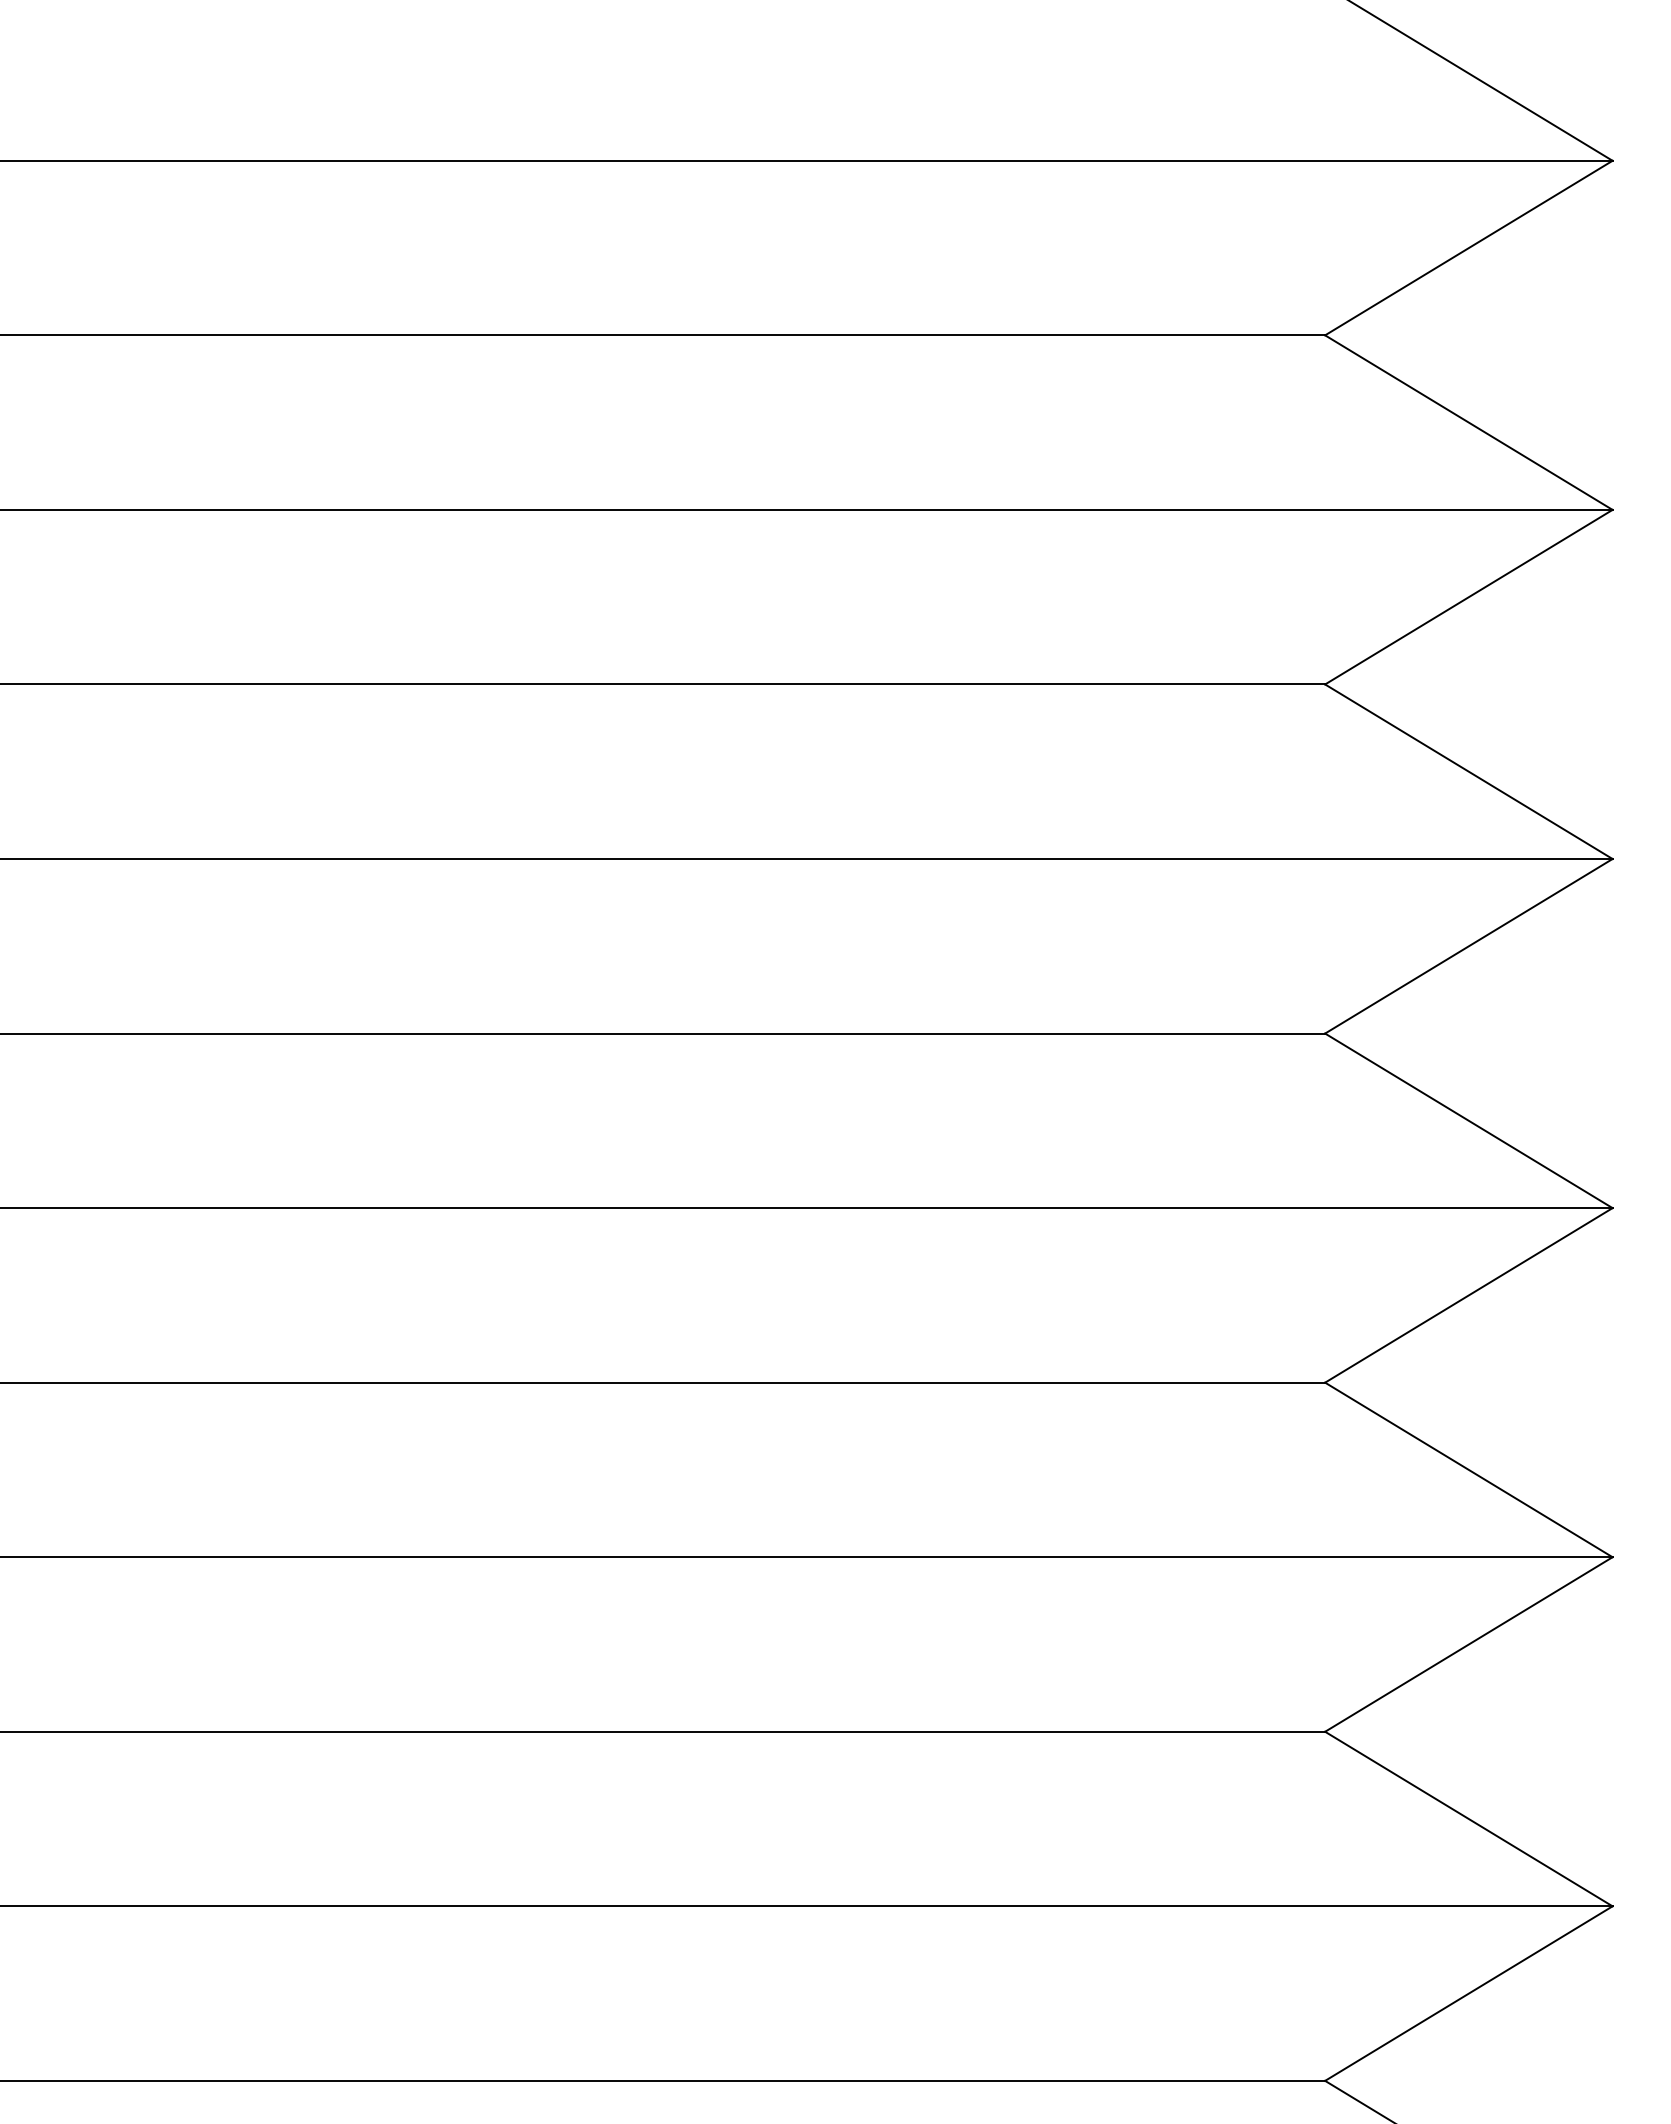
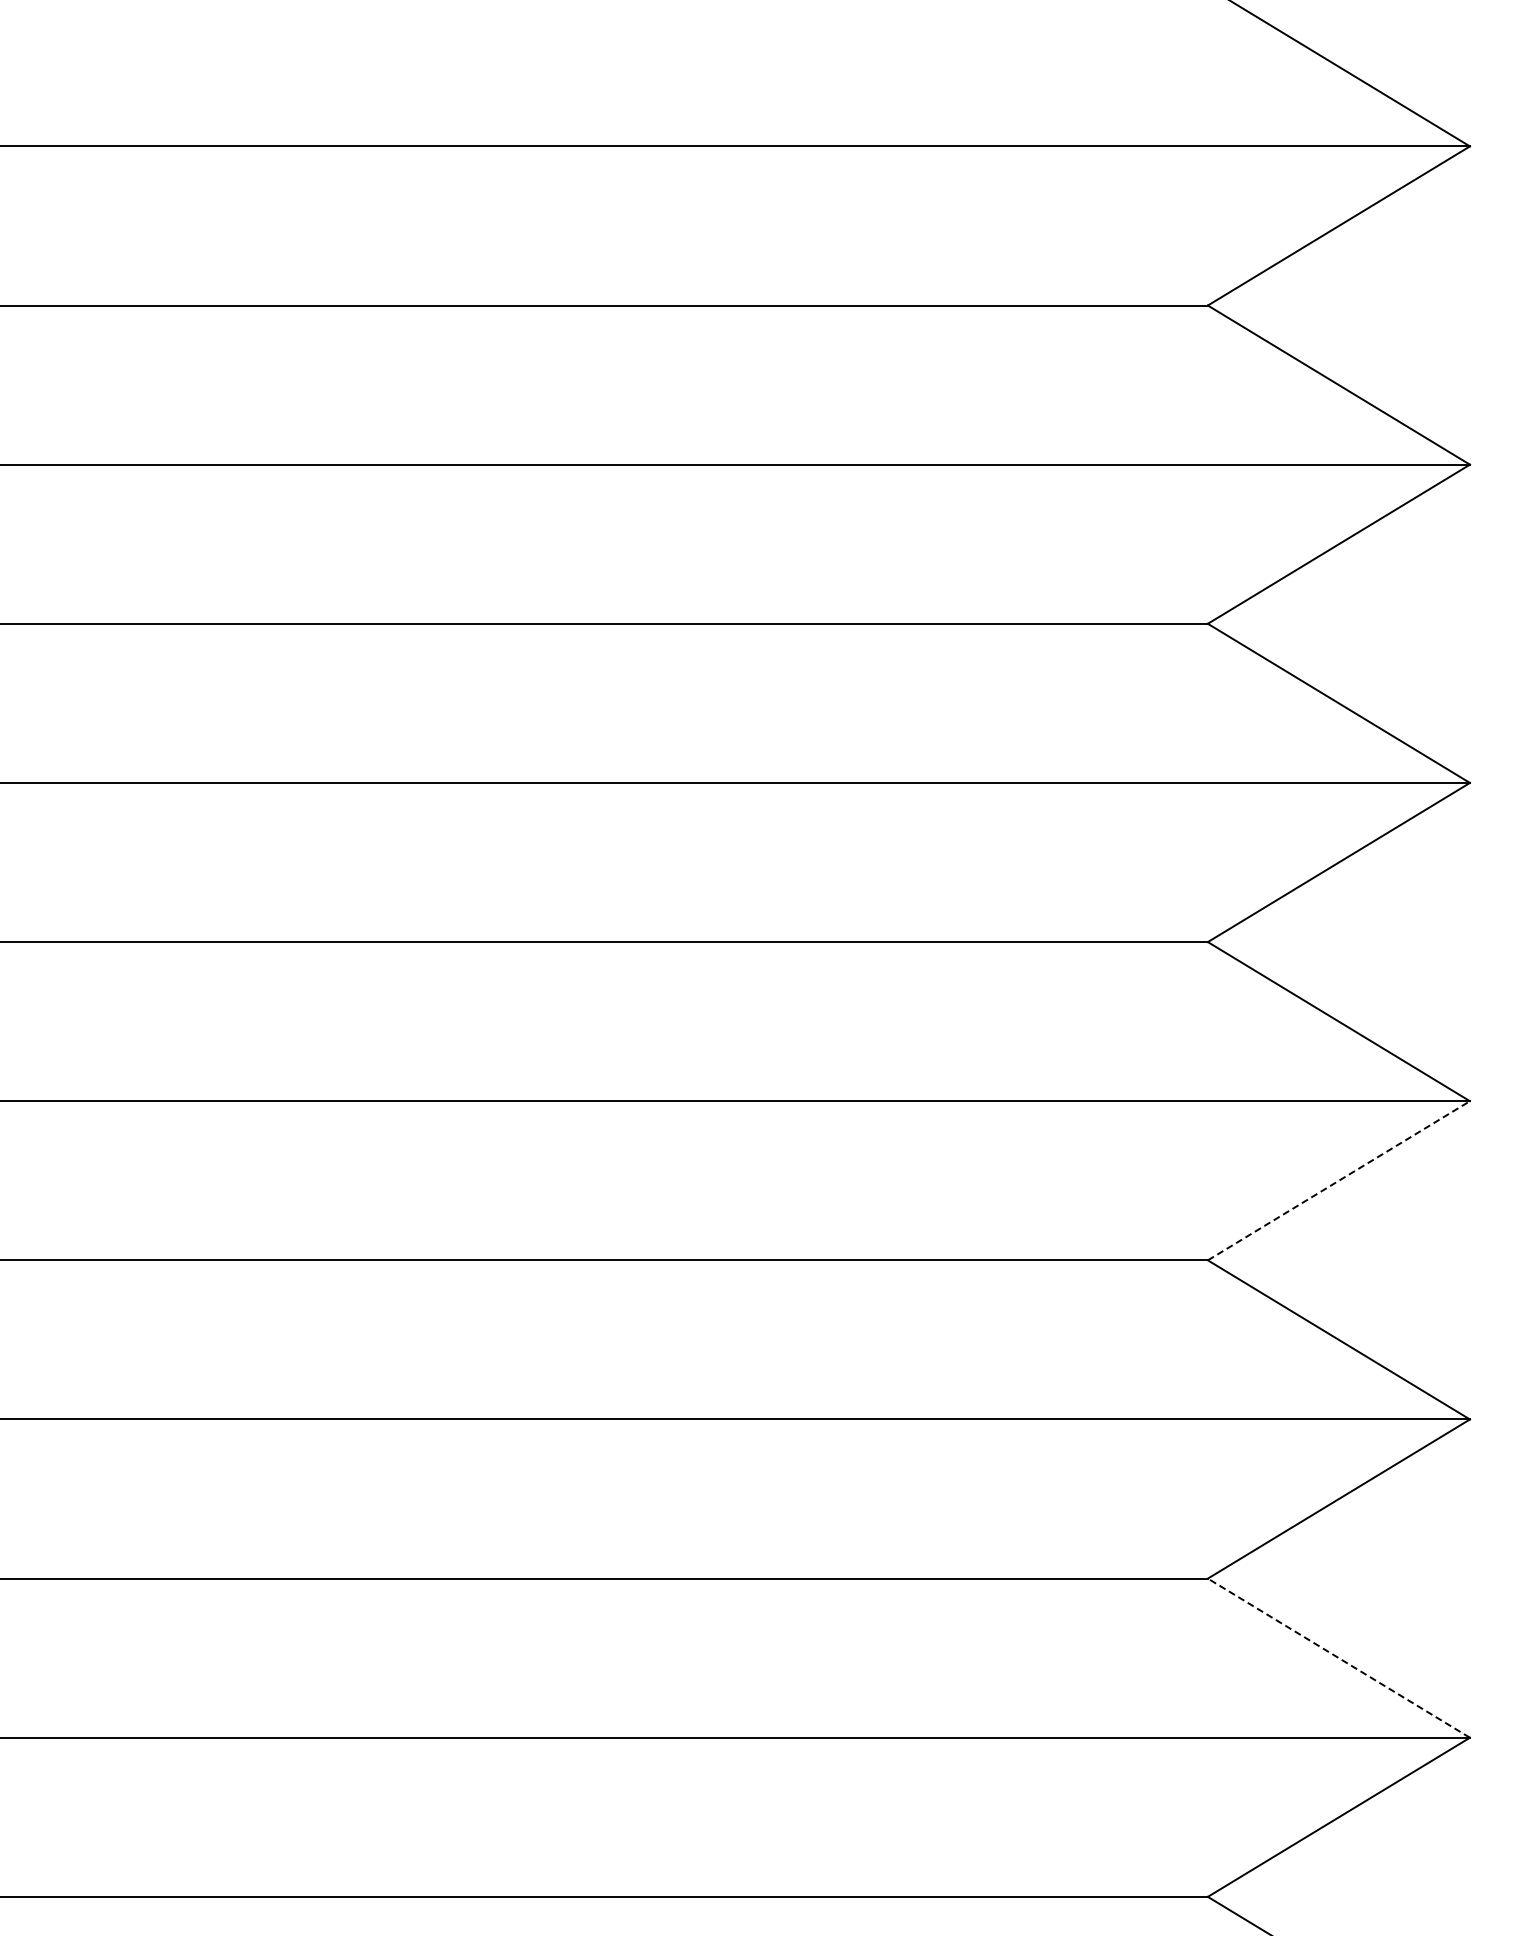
line: (1469, 1295) -> (1339, 1180), solid -> dashed
line: (1468, 1818) -> (1338, 1657), solid -> dashed

